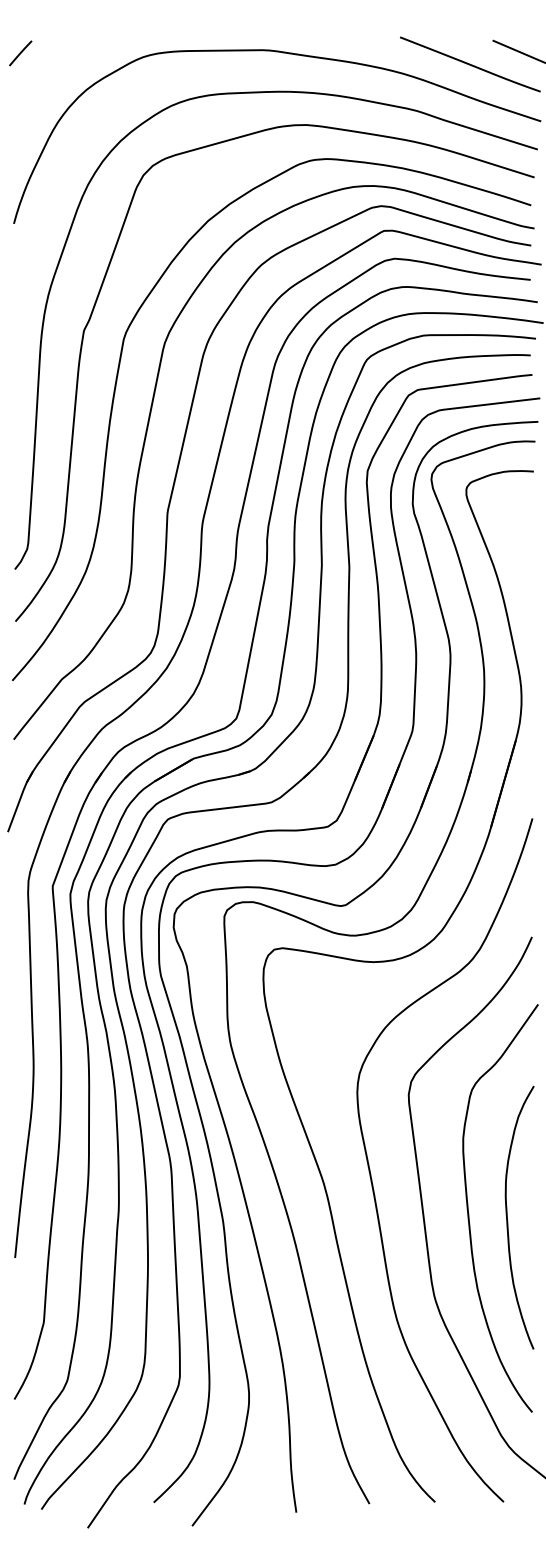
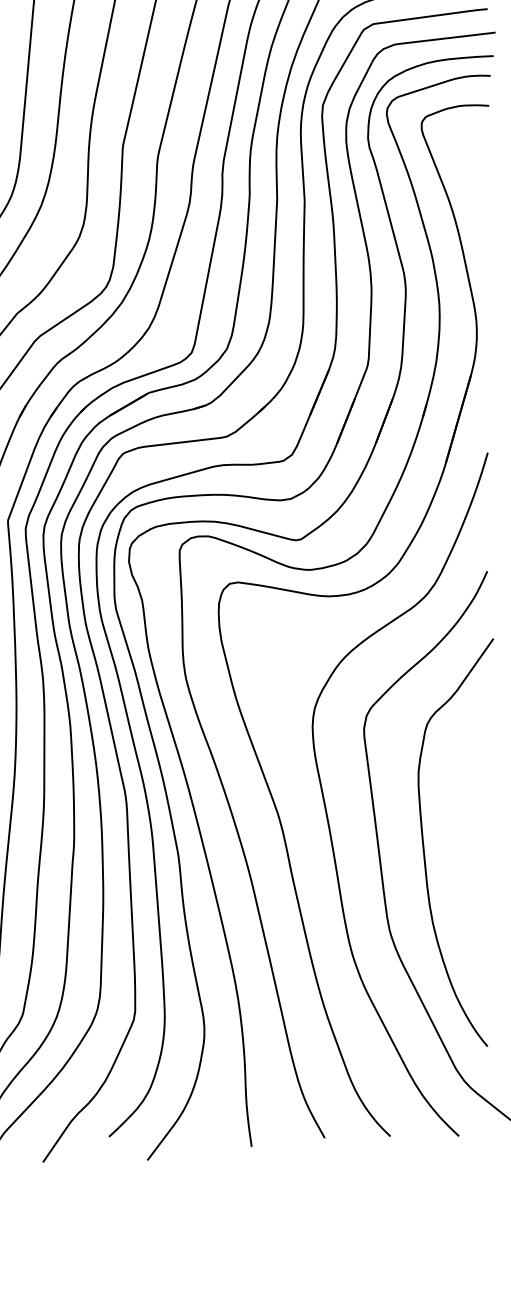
curve: (508, 1220) -> (463, 854), removed

